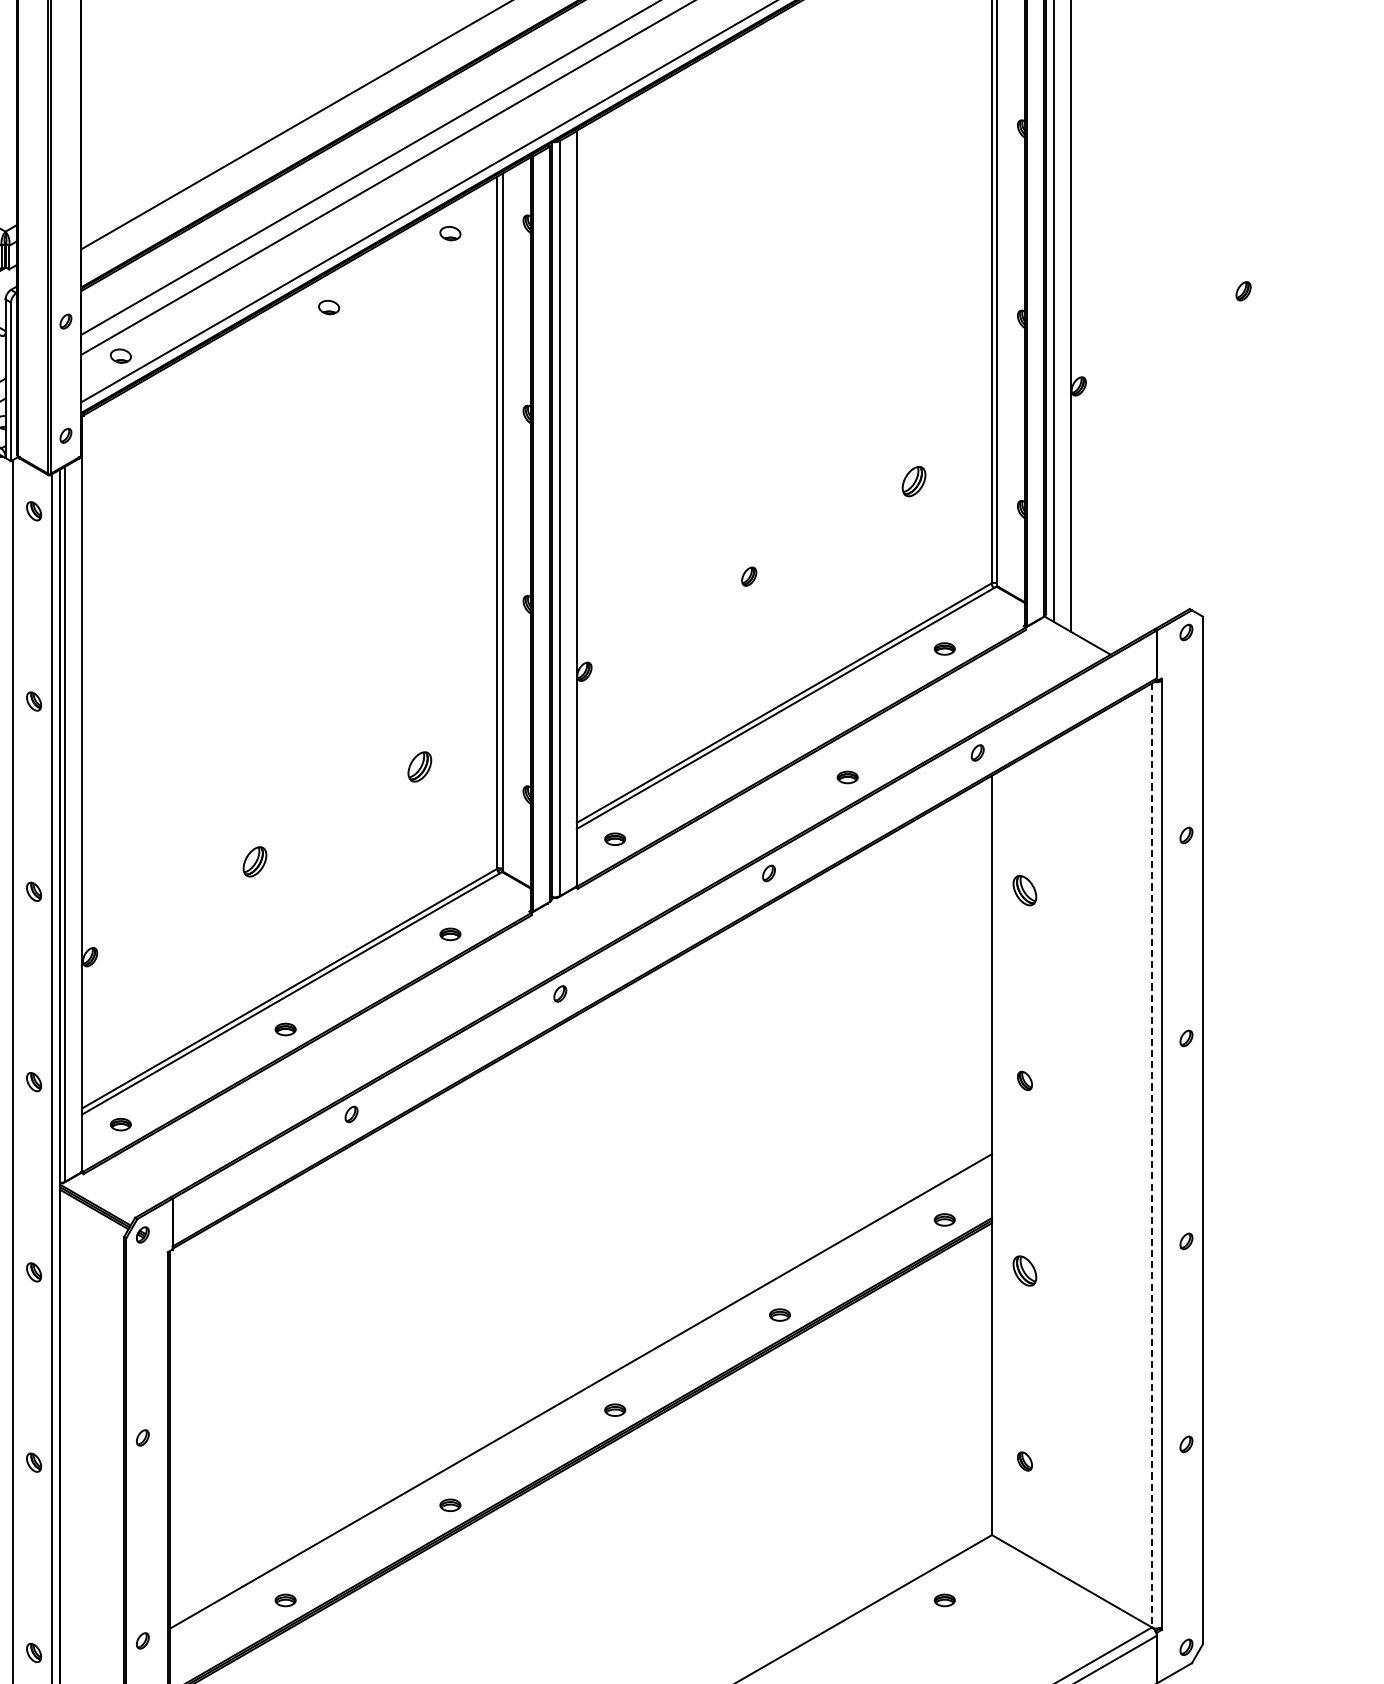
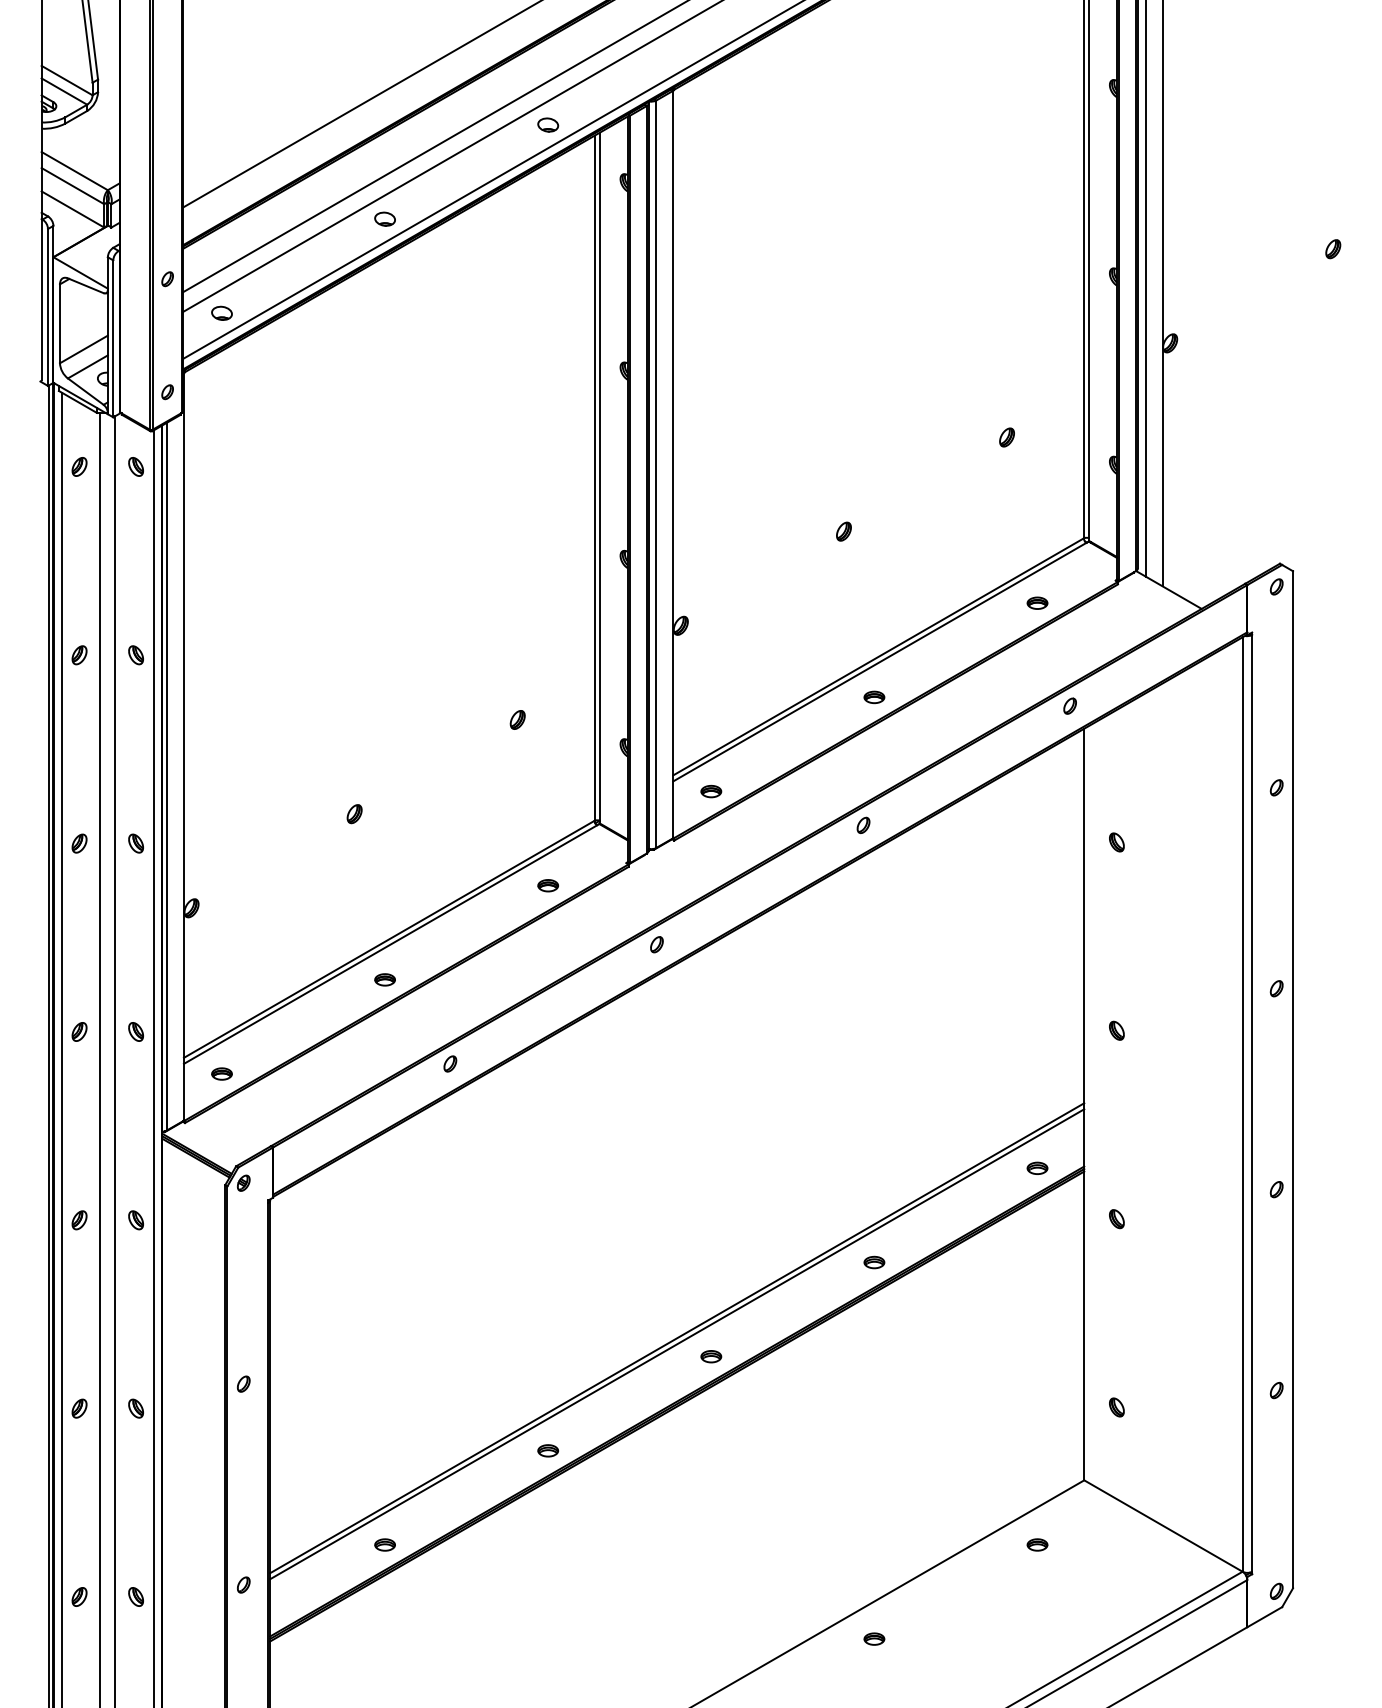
part: (450, 233) -> (548, 124), moved
part: (328, 306) -> (384, 218), moved
part: (913, 481) -> (1006, 437), size x0.62
part: (419, 766) -> (517, 719), size x0.62
part: (847, 777) -> (874, 697), moved
part: (254, 862) -> (354, 814), size x0.62
part: (1024, 890) -> (1116, 842), size x0.62
line: (1151, 1156) -> (1242, 1105), dashed -> solid
part: (1024, 1271) -> (1116, 1219), size x0.62
line: (581, 1397) -> (677, 1344), added

